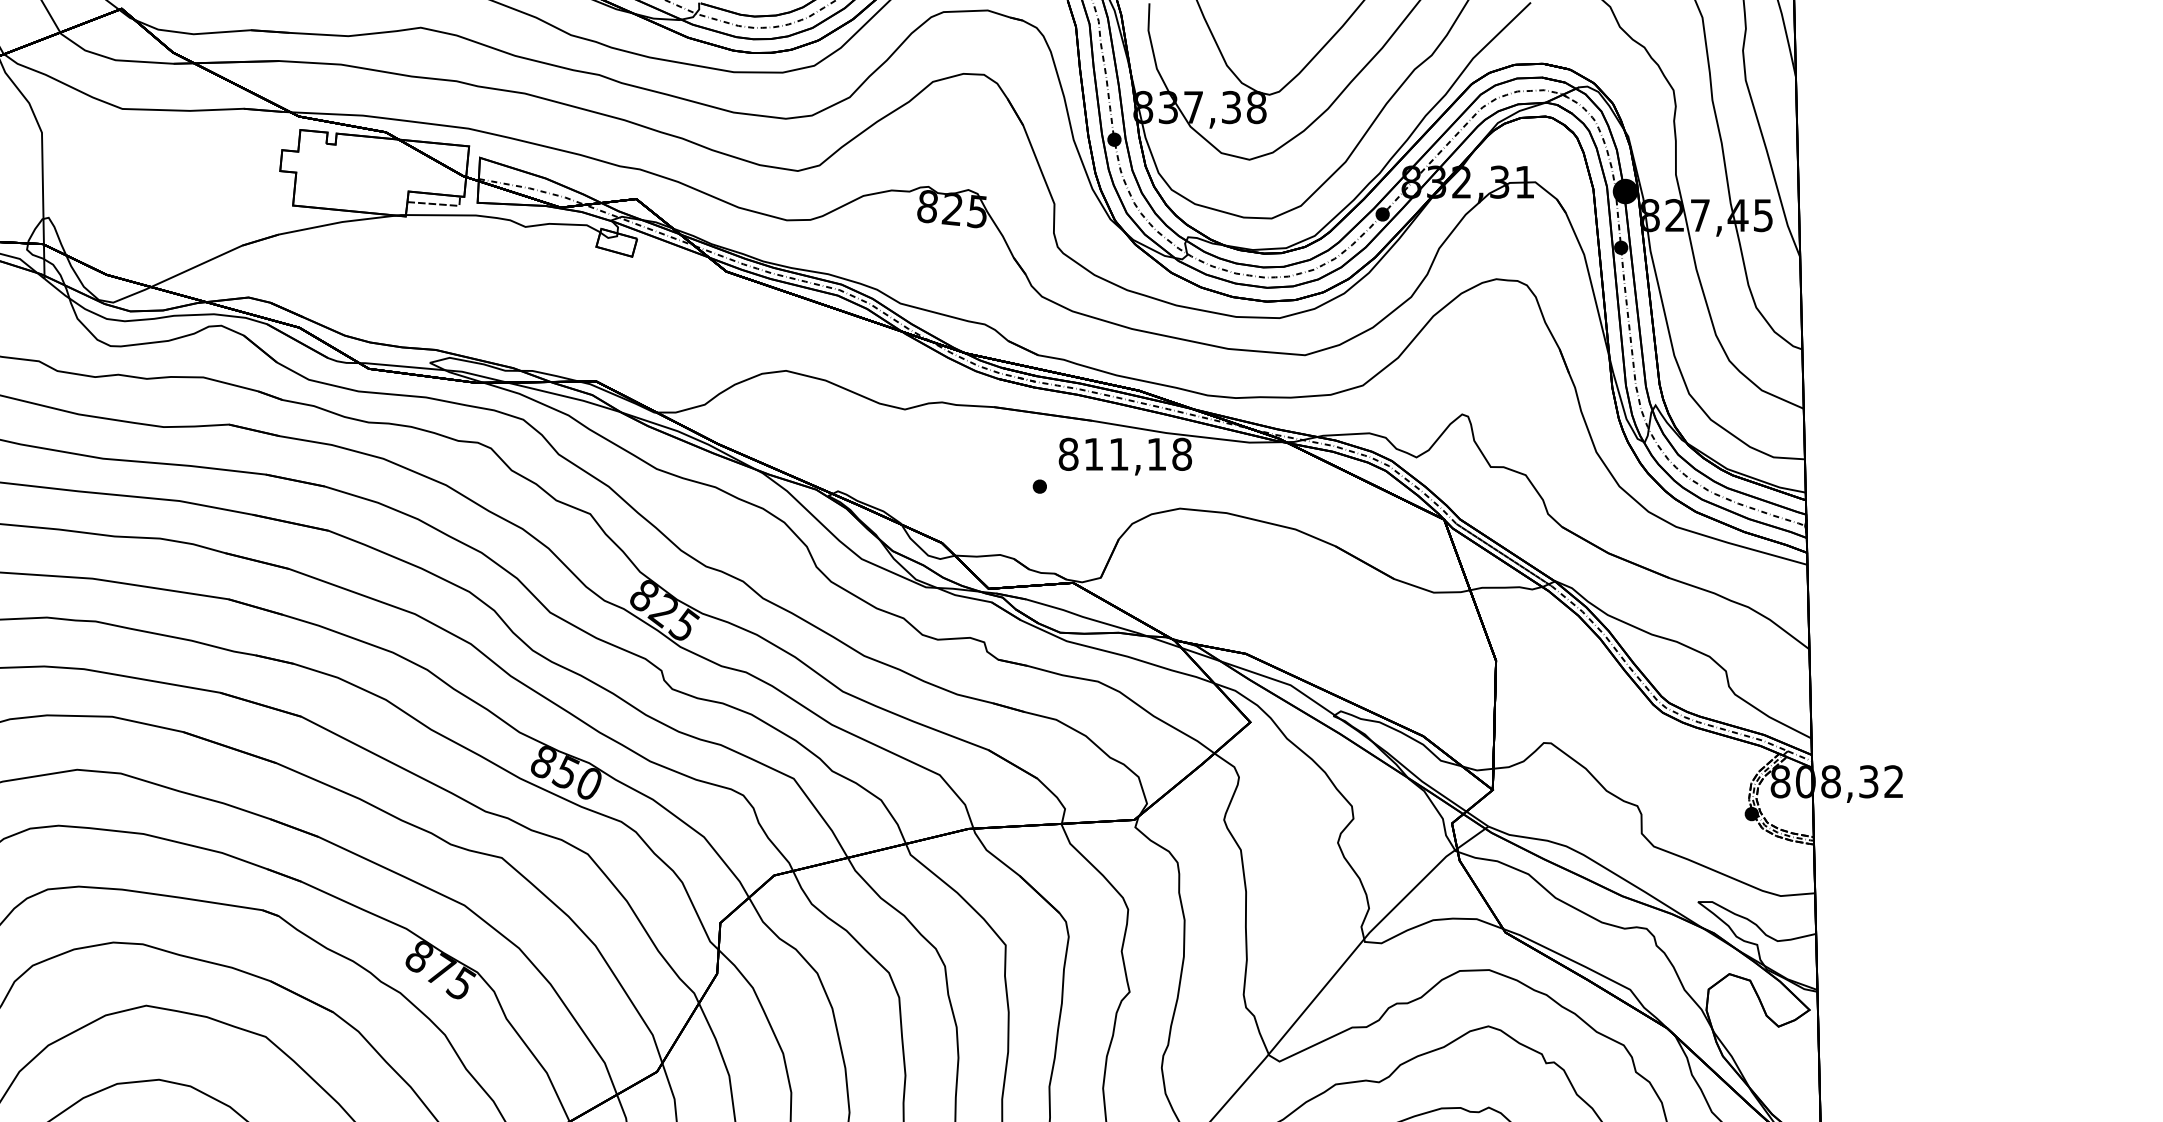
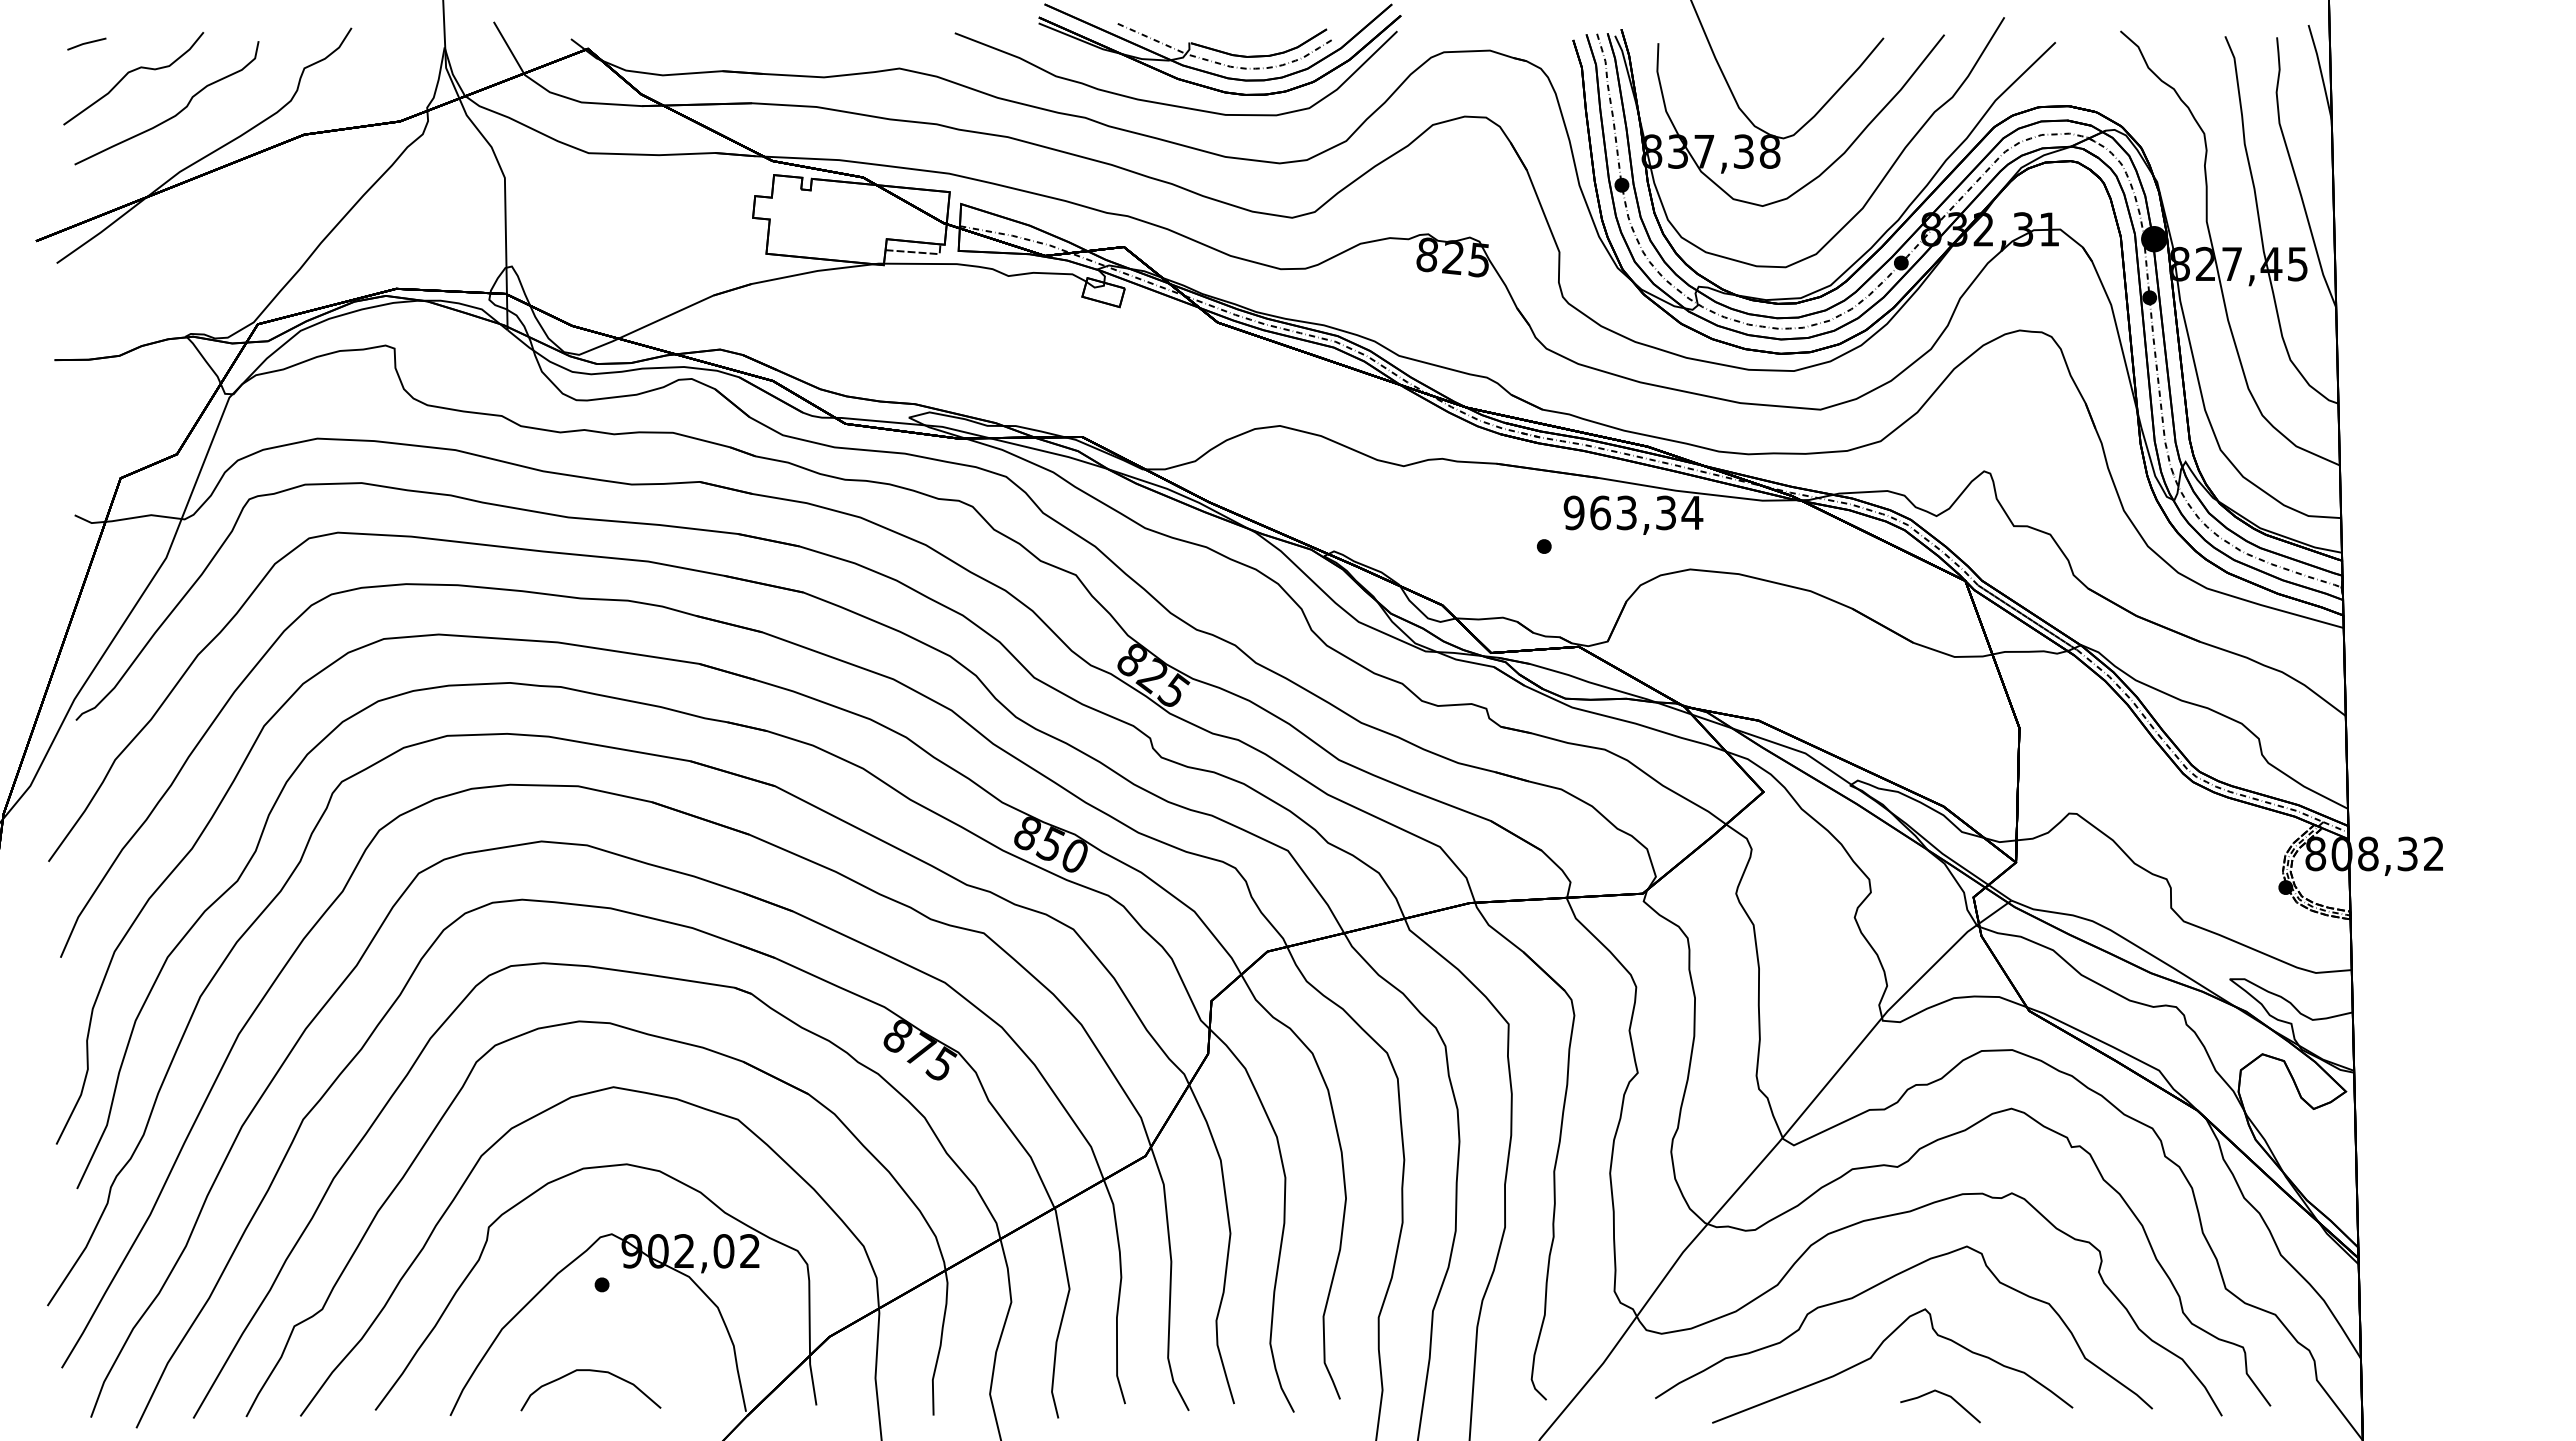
text: (1125, 453) -> (1633, 512), 811,18 -> 963,34

